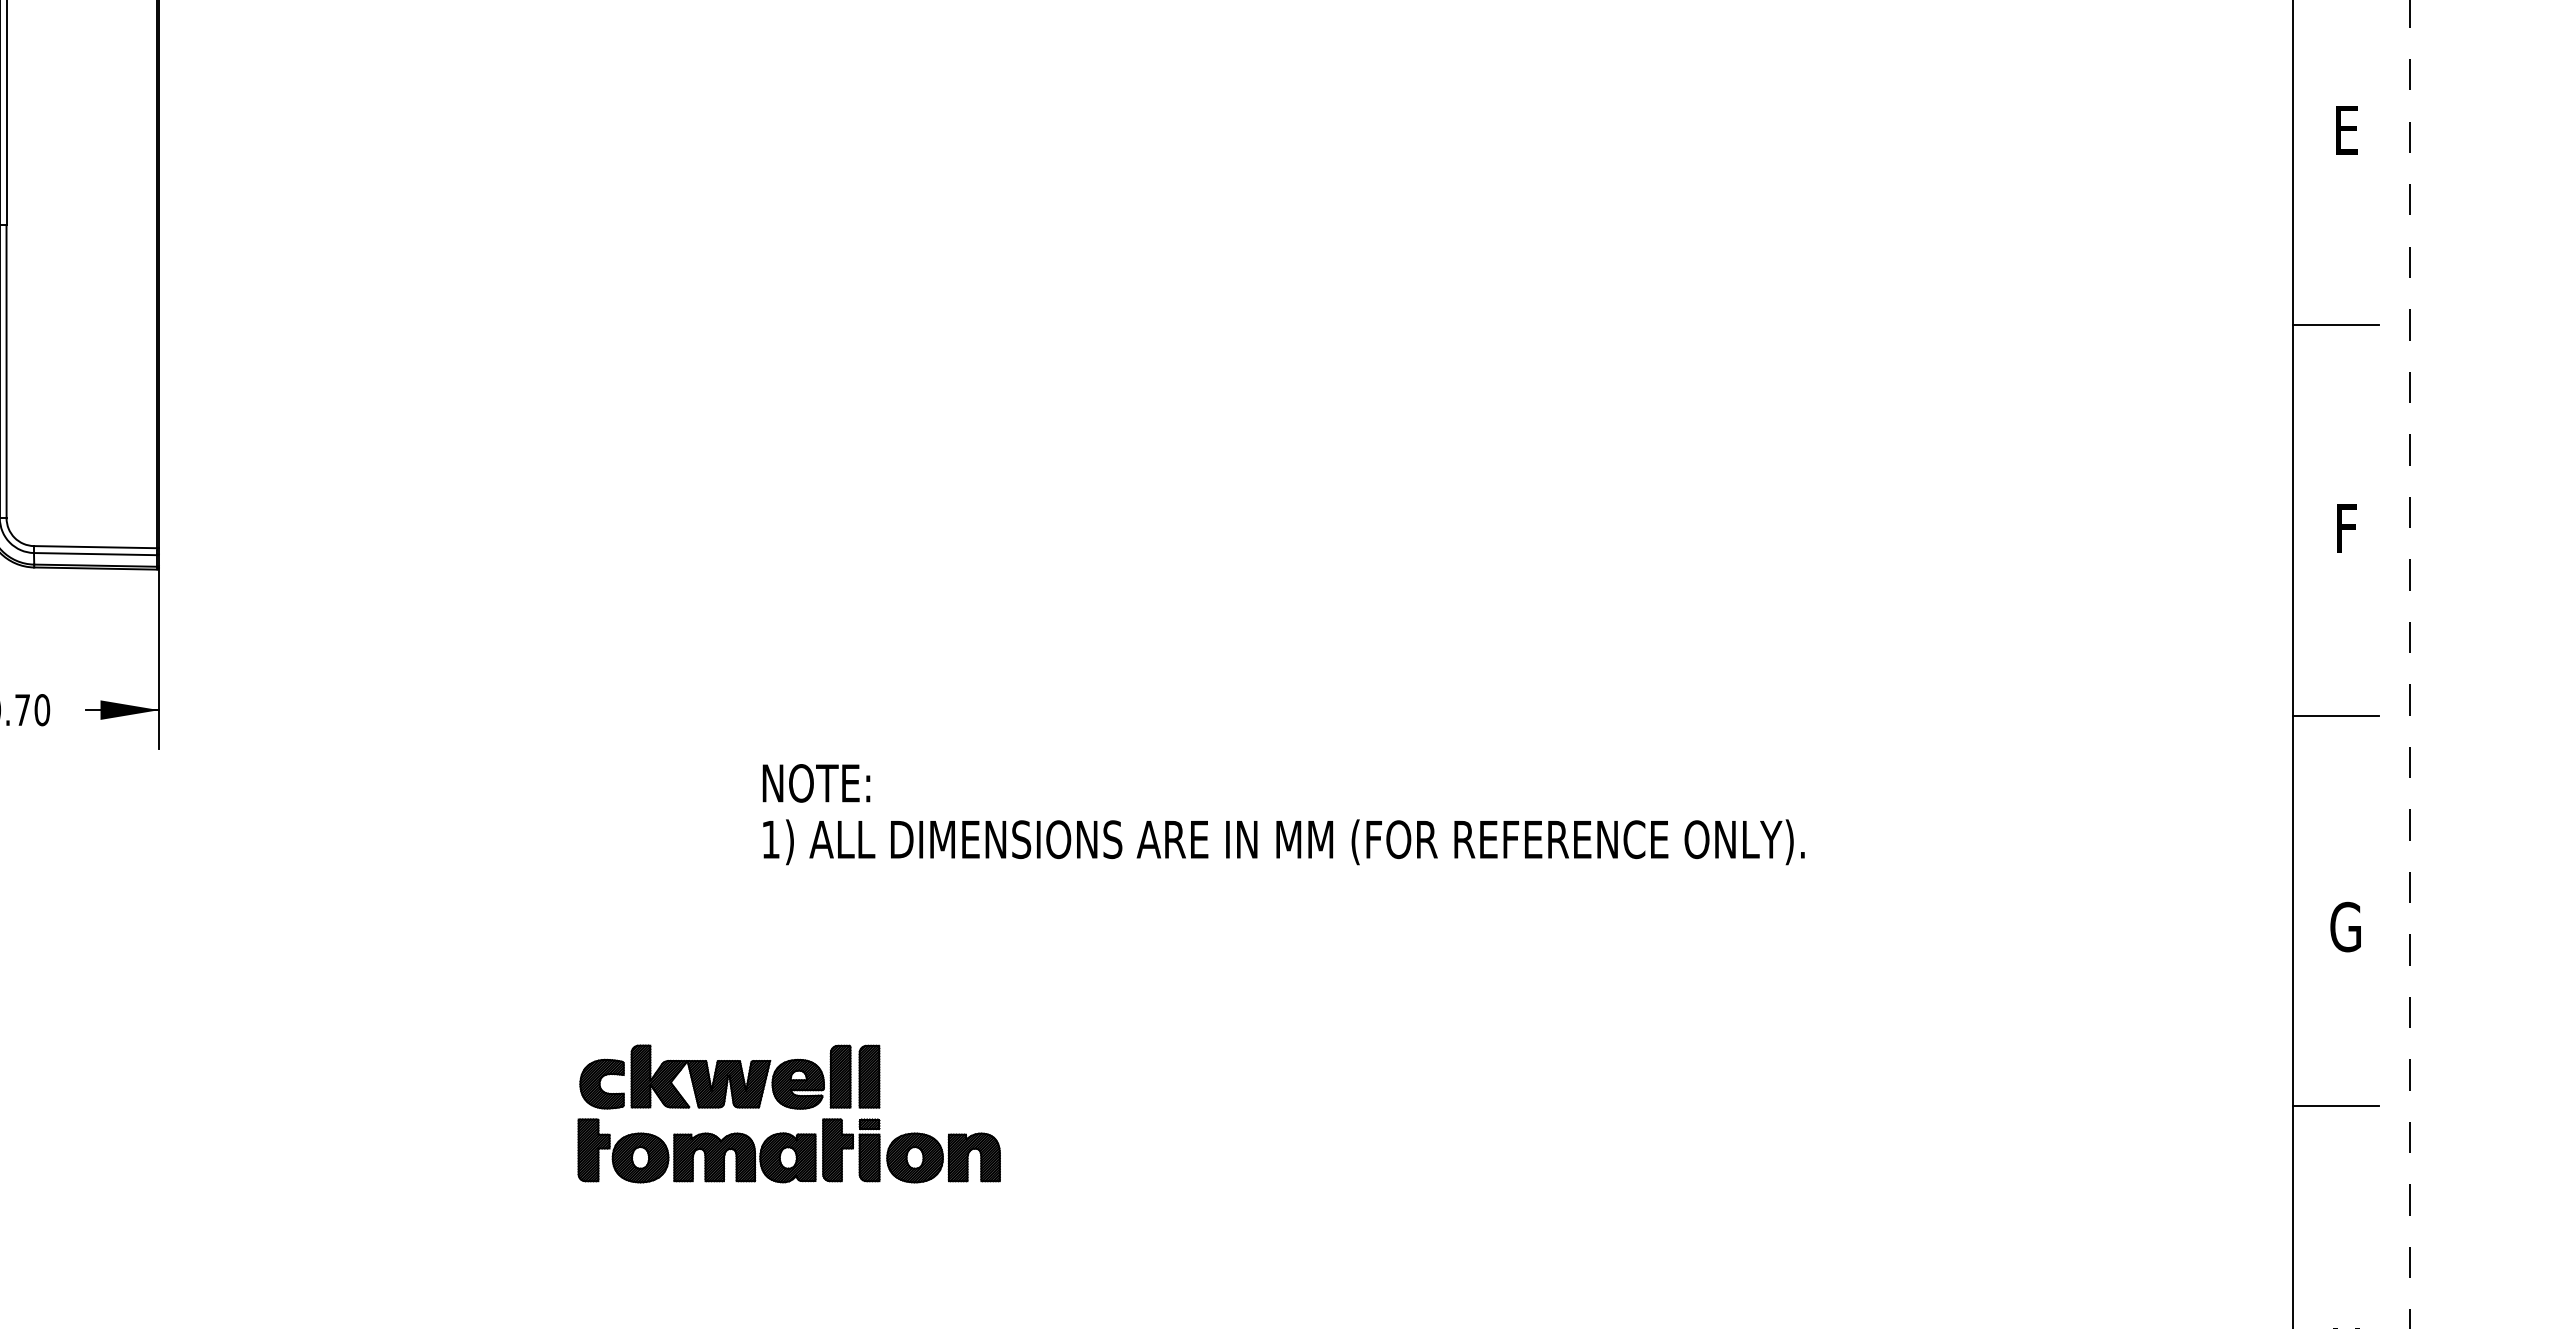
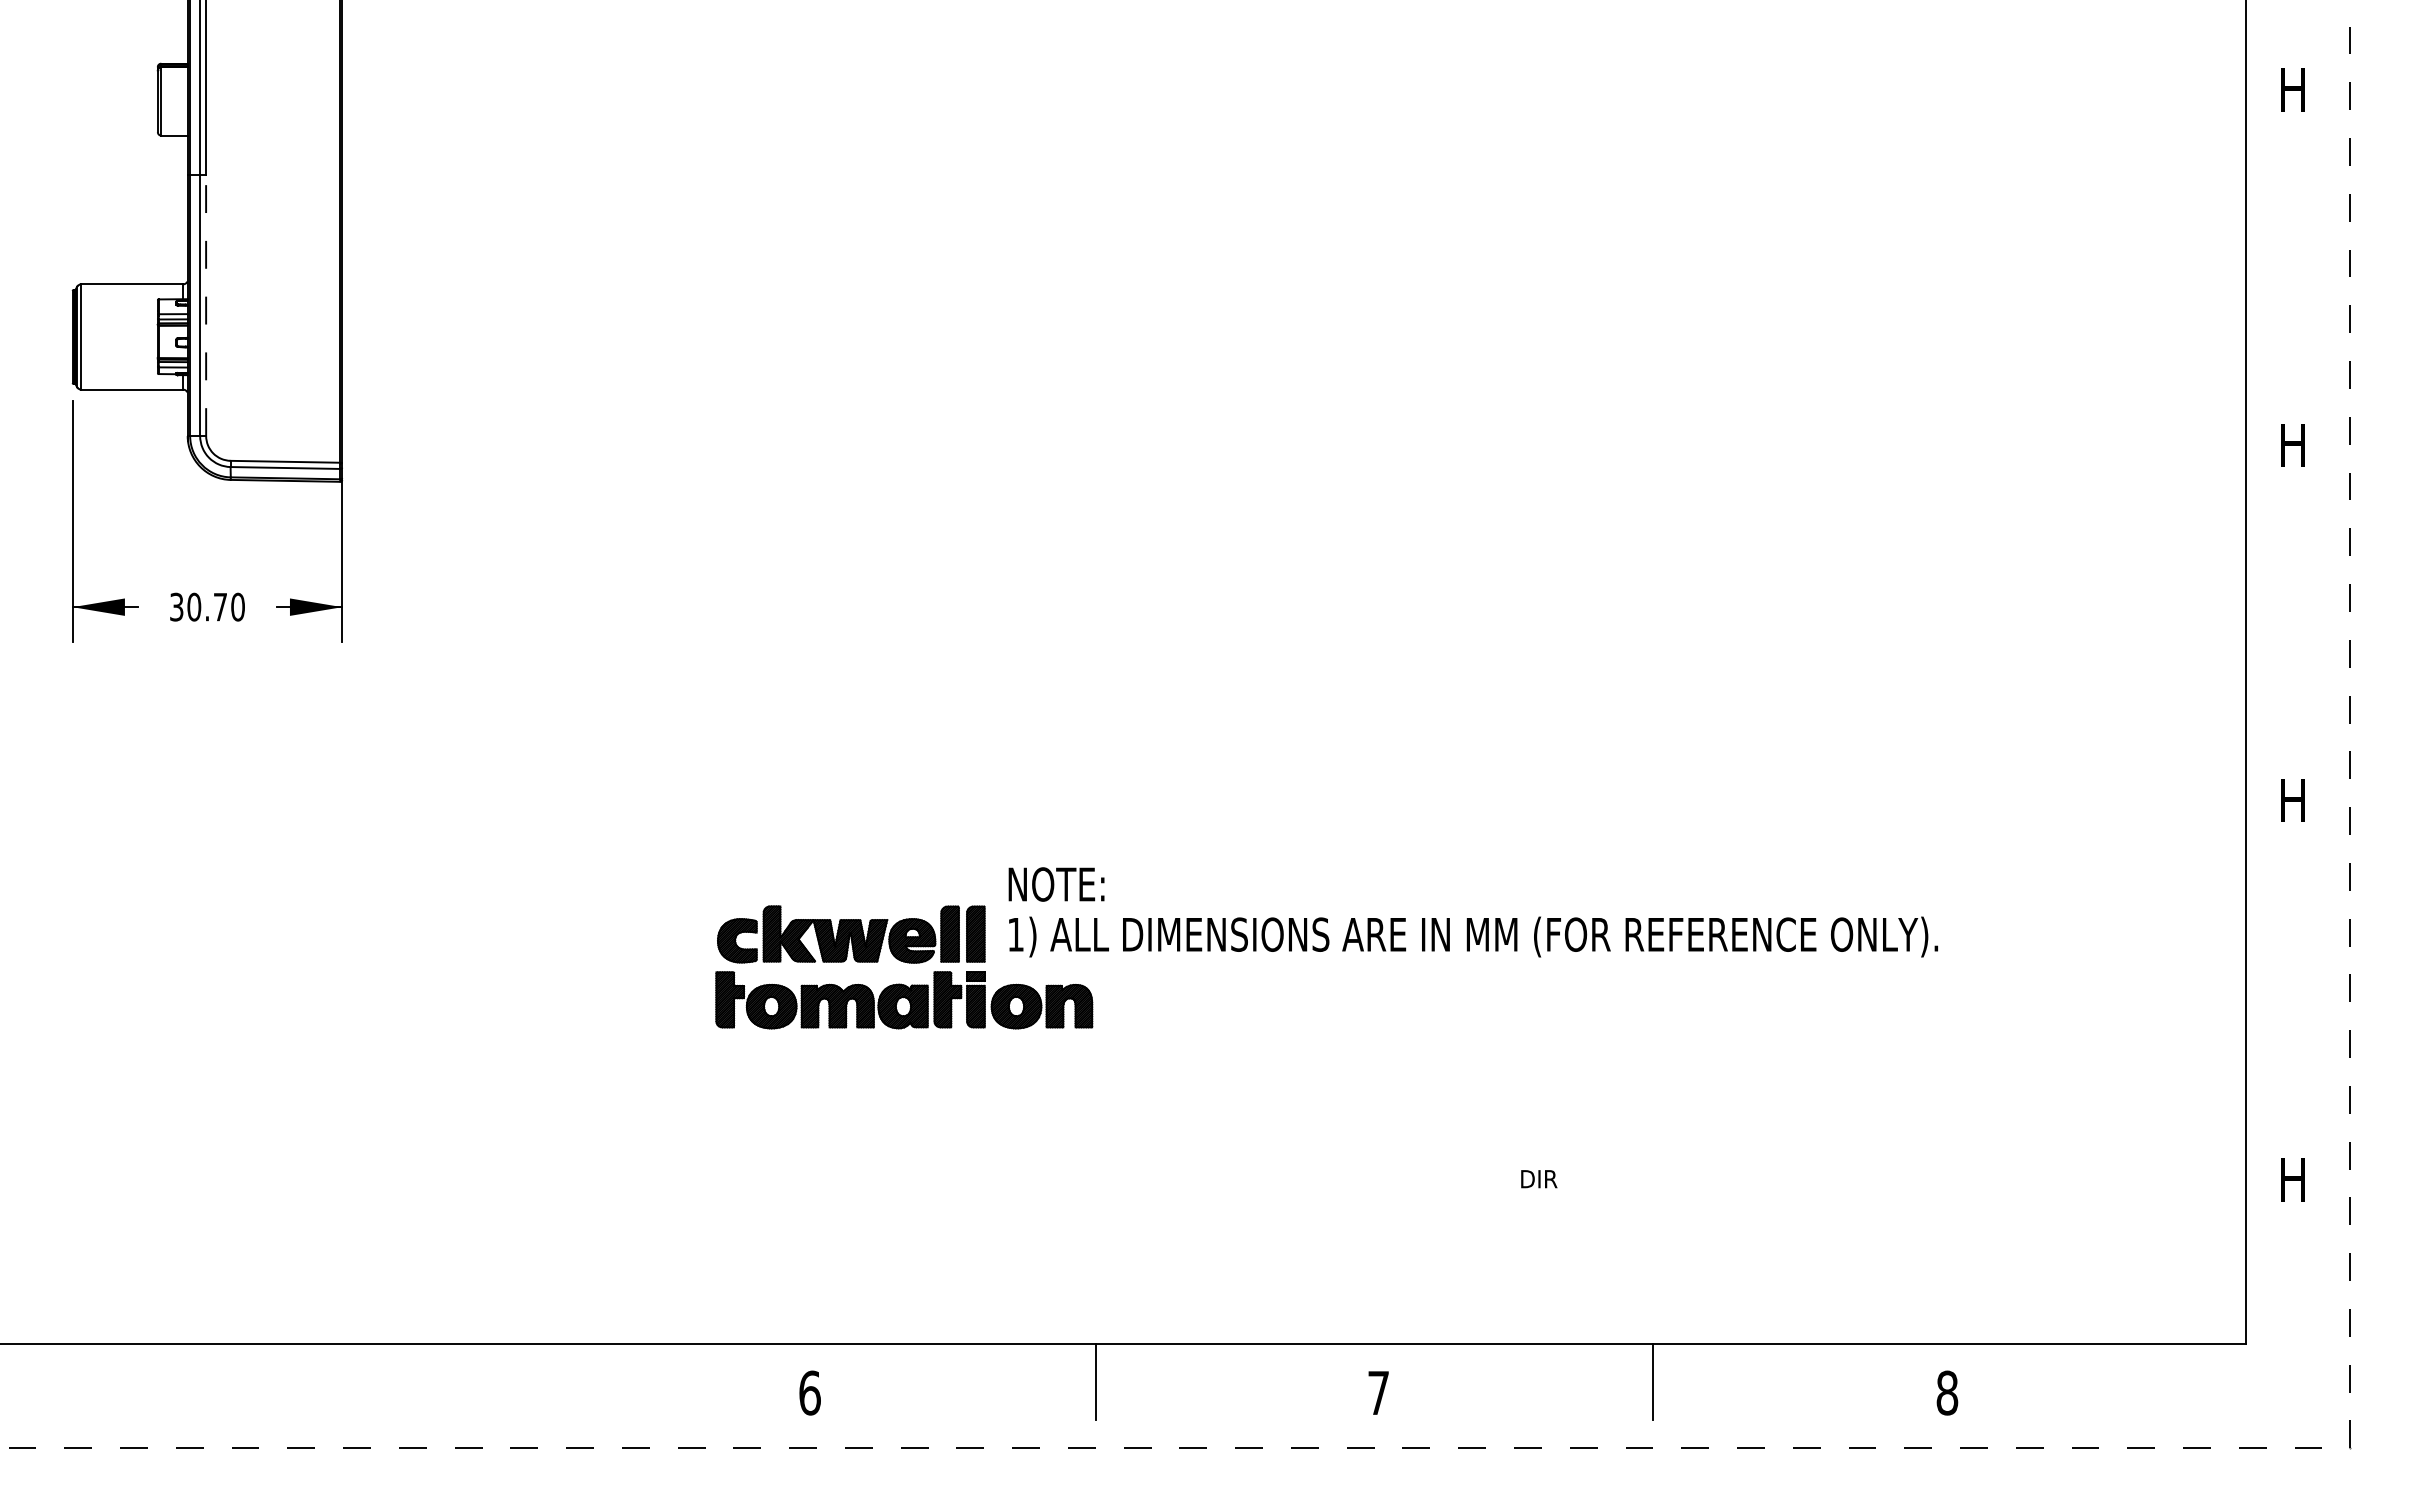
text: (2345, 129) -> (2292, 89), E -> H
line: (2335, 324) -> (2283, 263), removed
line: (6, 371) -> (206, 305), solid -> dashed
text: (2345, 528) -> (2292, 445), F -> H
line: (2335, 716) -> (2283, 612), removed
text: (1282, 814) -> (1472, 912), moved
text: (2345, 926) -> (2292, 800), G -> H
line: (2335, 1106) -> (2283, 960), removed

